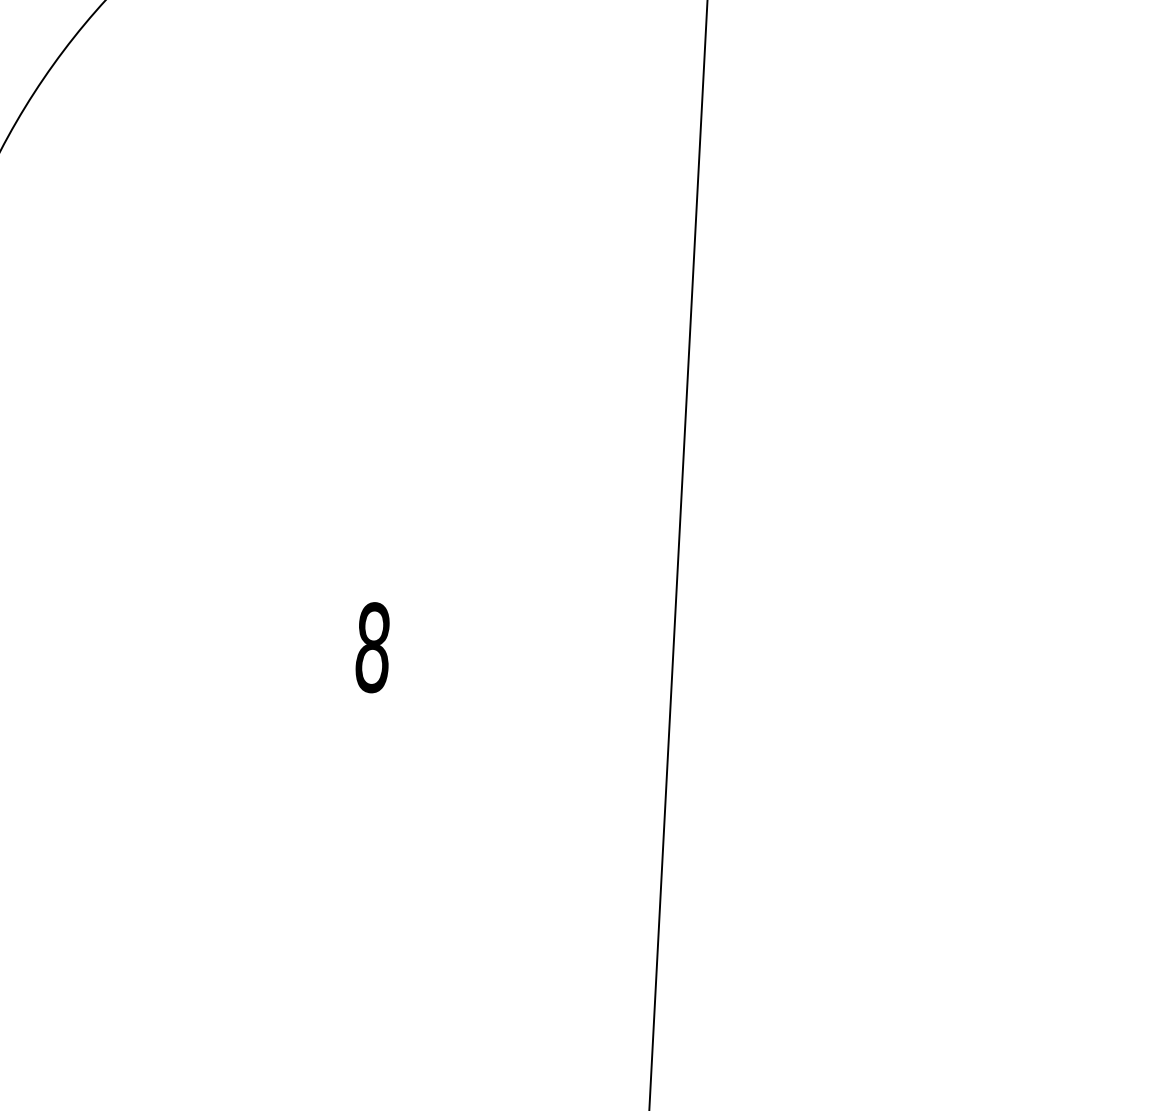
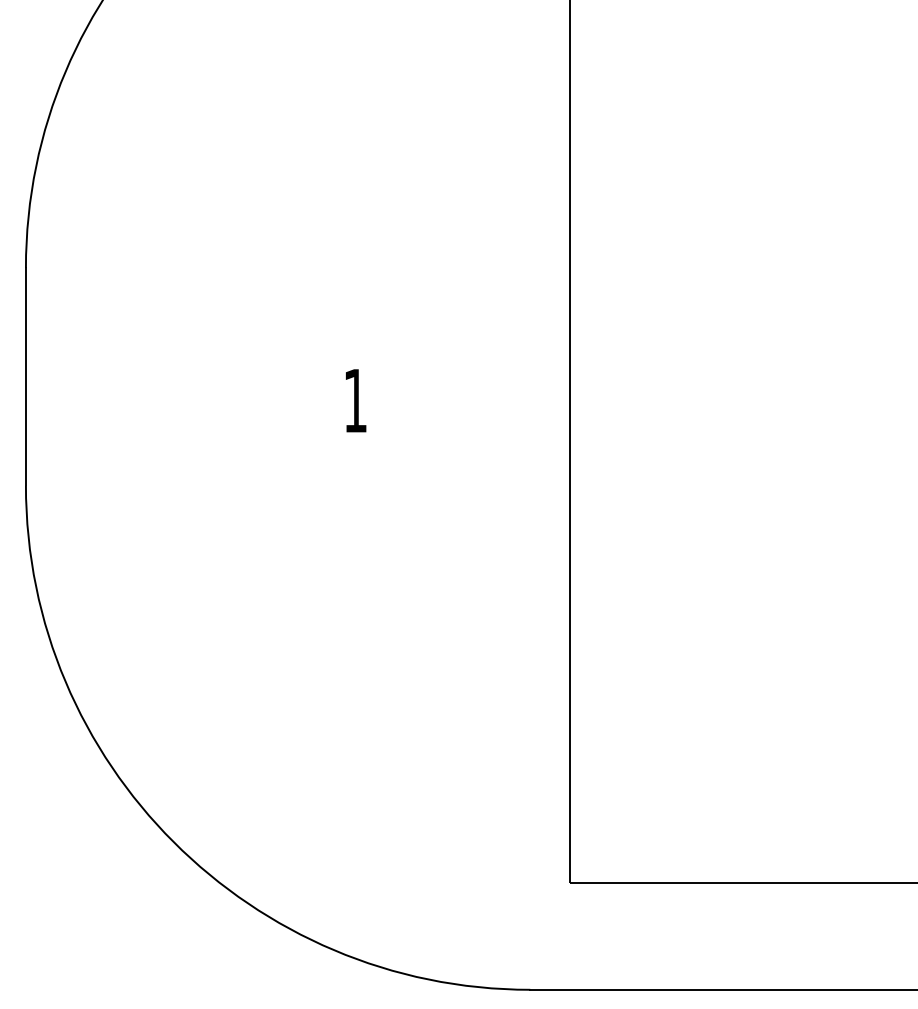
text: (372, 647) -> (355, 400), 8 -> 1

